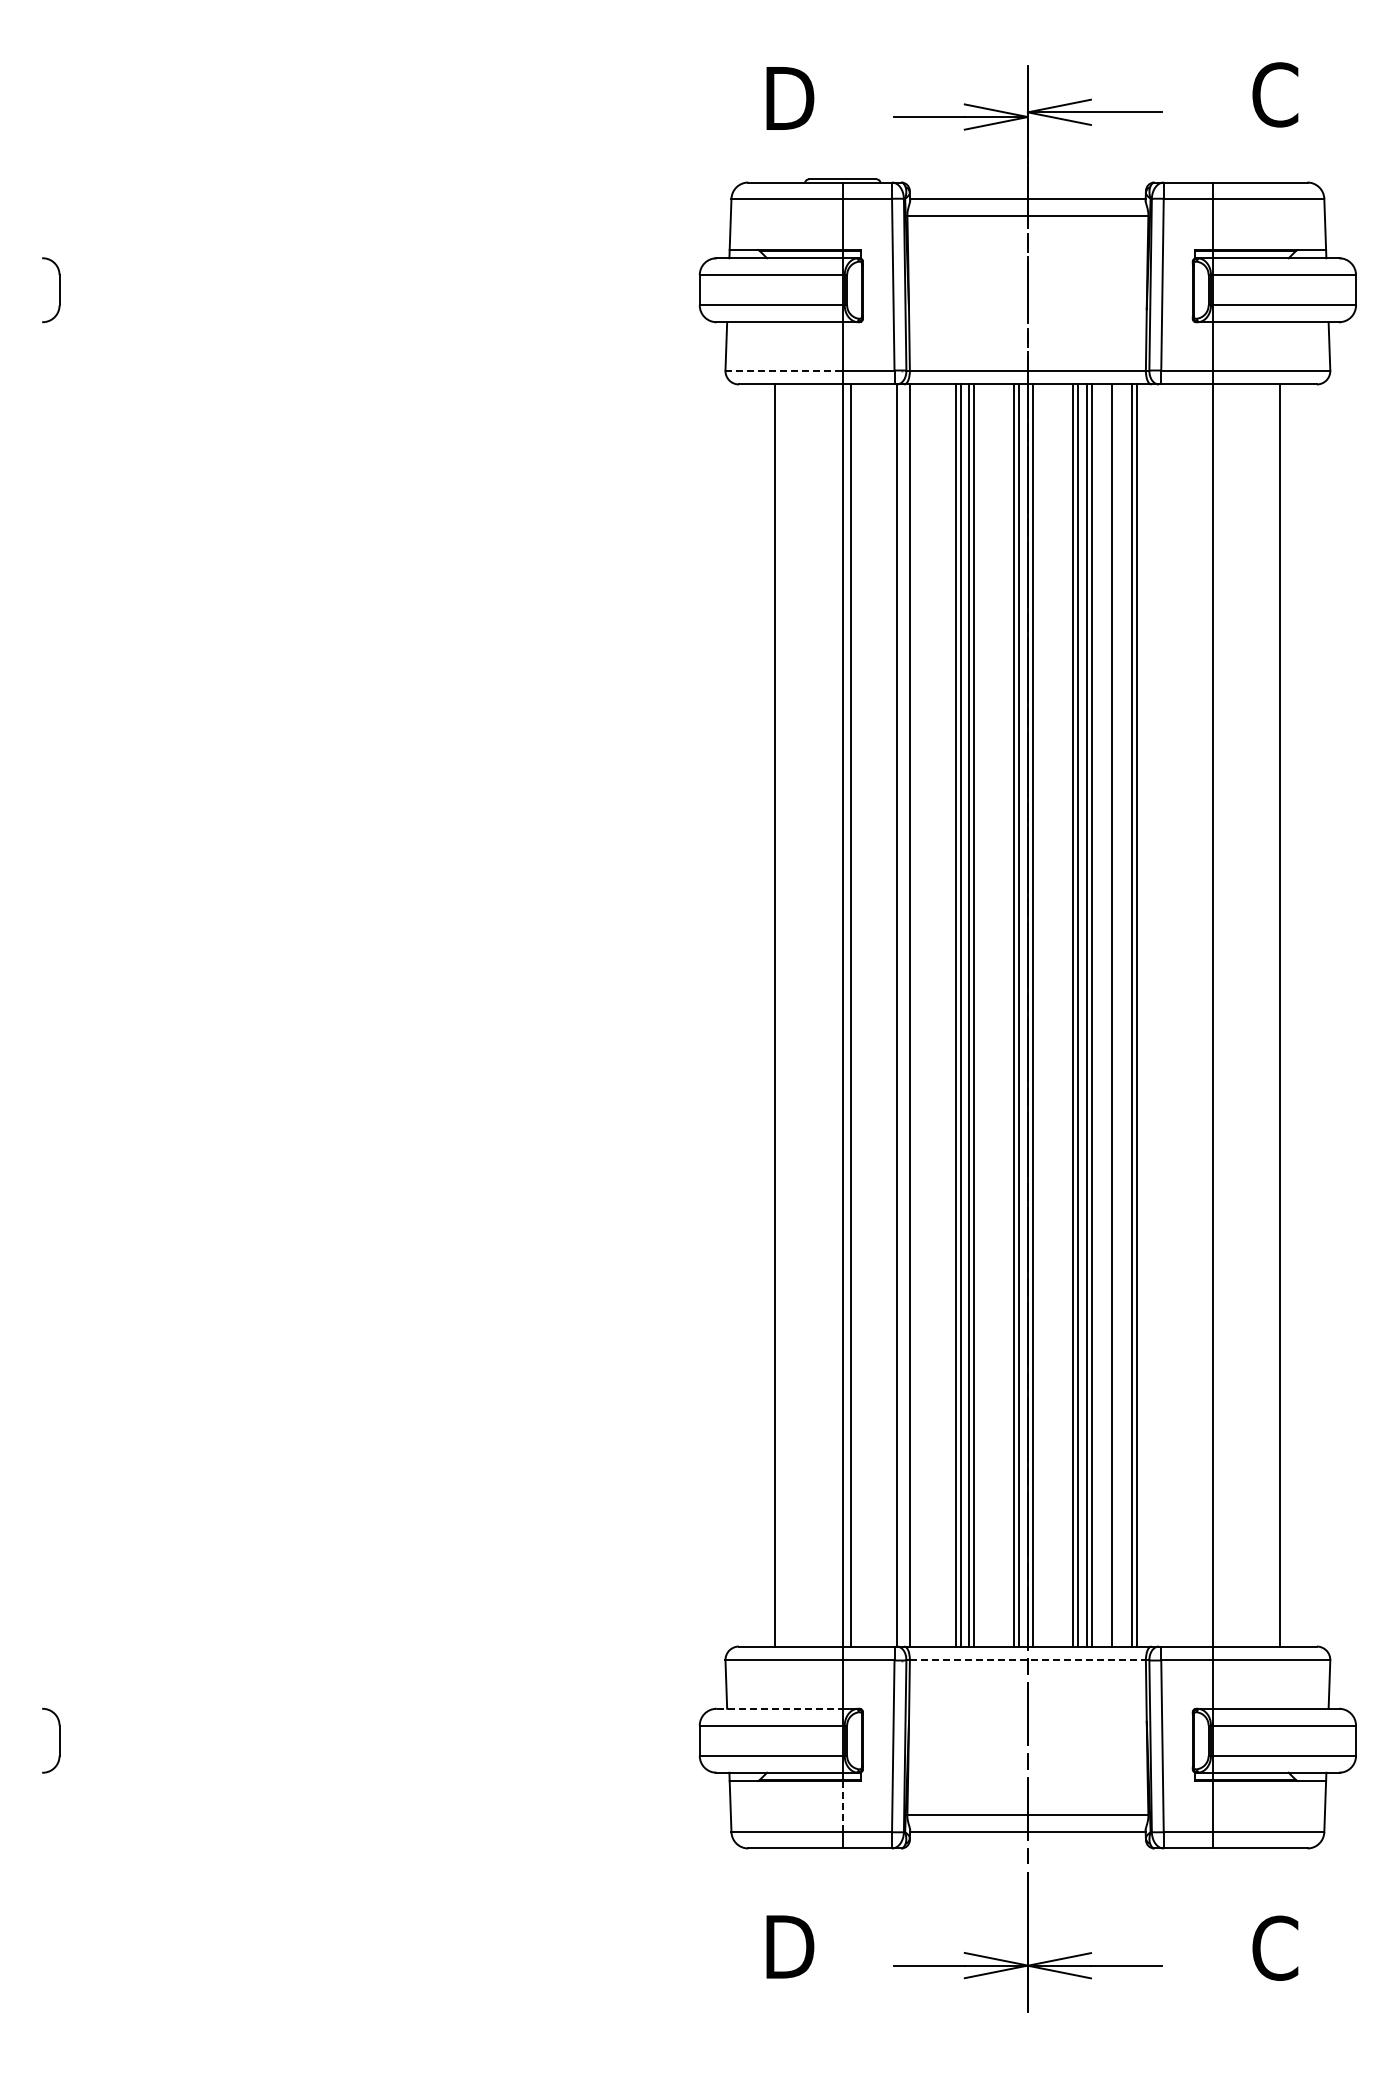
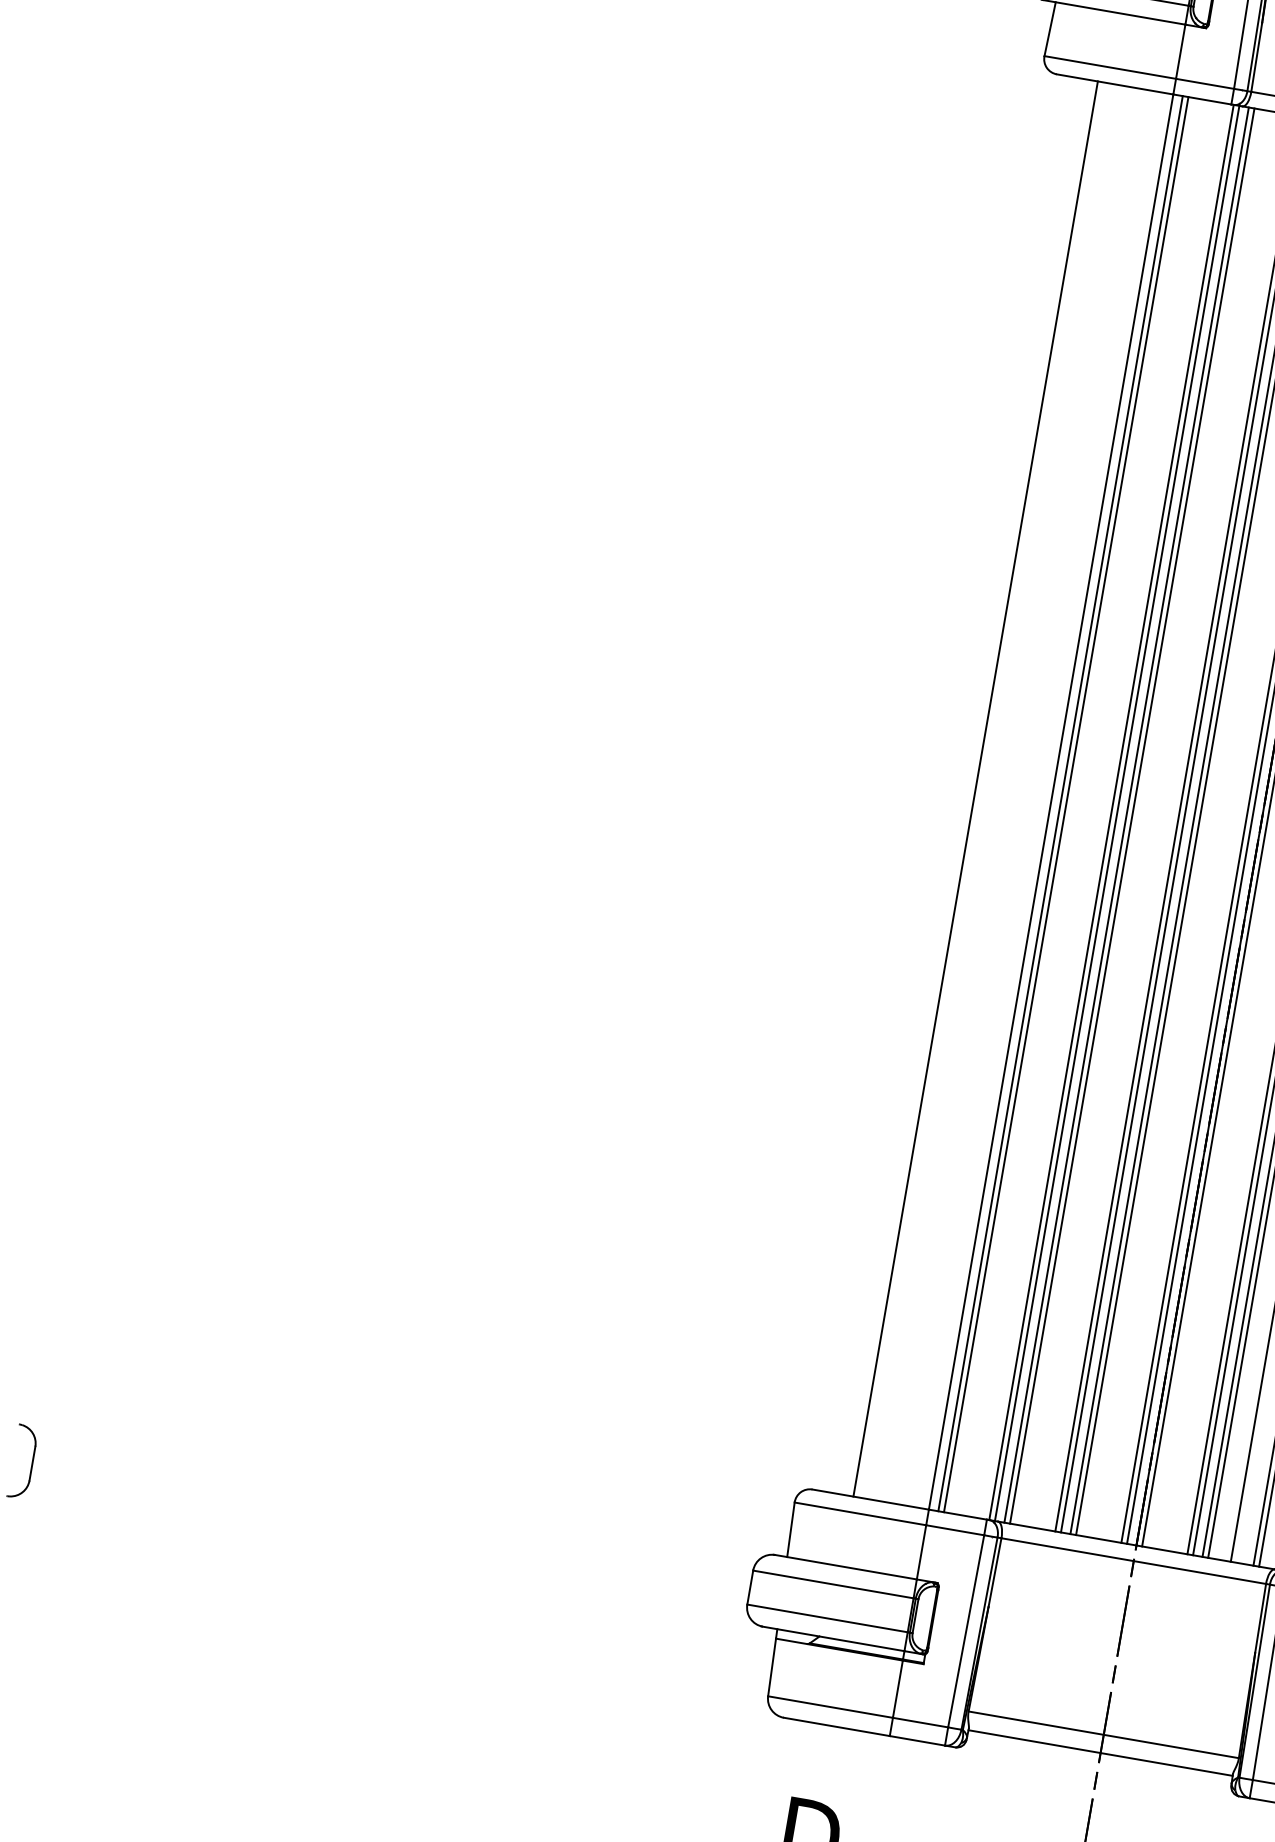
line: (784, 370) -> (1110, 67), dashed -> solid
line: (856, 1015) -> (1066, 804), added
line: (901, 1015) -> (1116, 813), added
line: (915, 1015) -> (1132, 816), added
line: (1027, 1660) -> (1133, 1561), dashed -> solid
line: (780, 1708) -> (847, 1567), dashed -> solid
line: (842, 1806) -> (897, 1688), dashed -> solid

